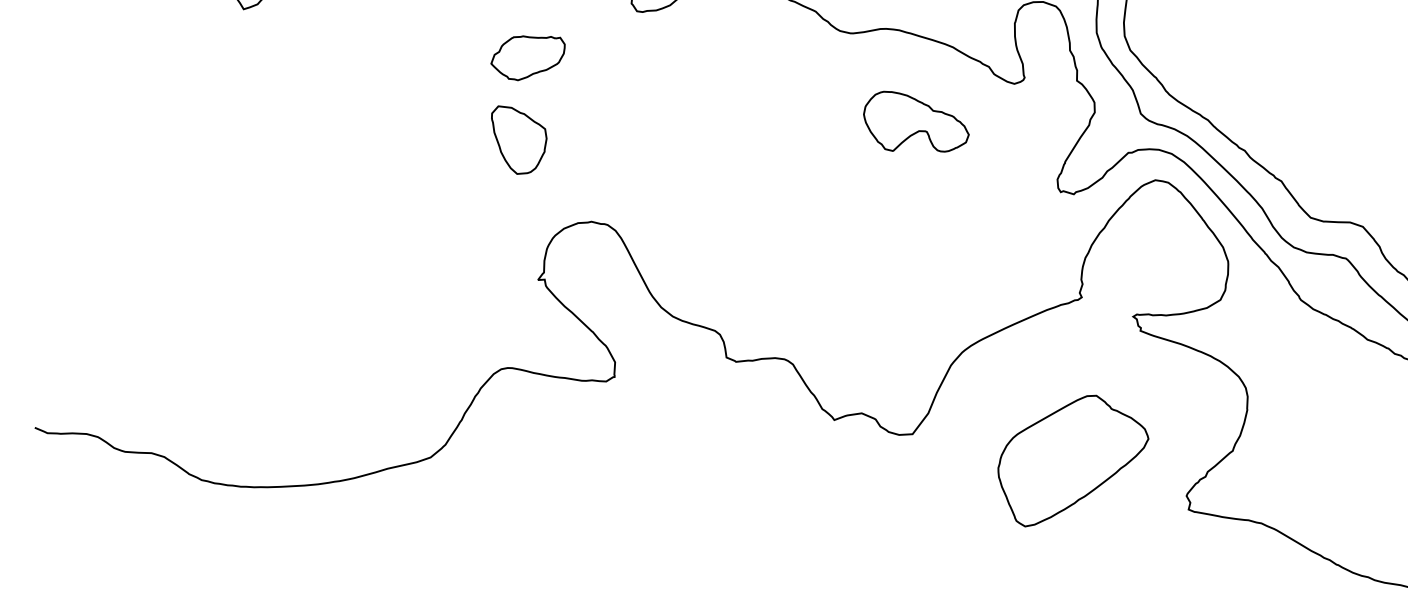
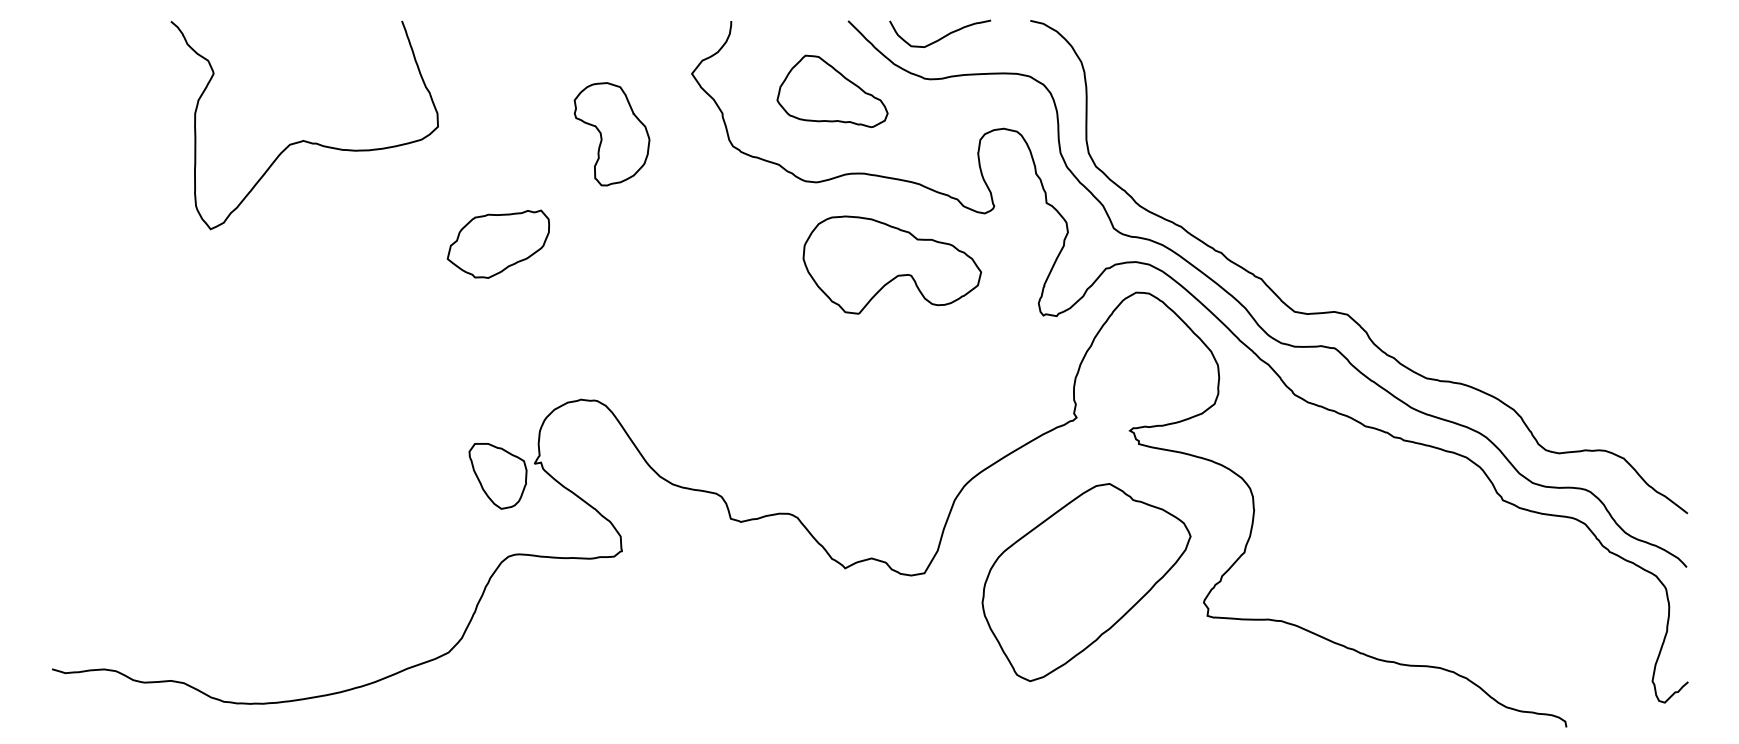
part: (527, 57) -> (498, 243), size x1.43
part: (915, 123) -> (891, 264), size x1.67
part: (517, 141) -> (497, 476), moved
part: (1072, 462) -> (1086, 582), size x1.43

